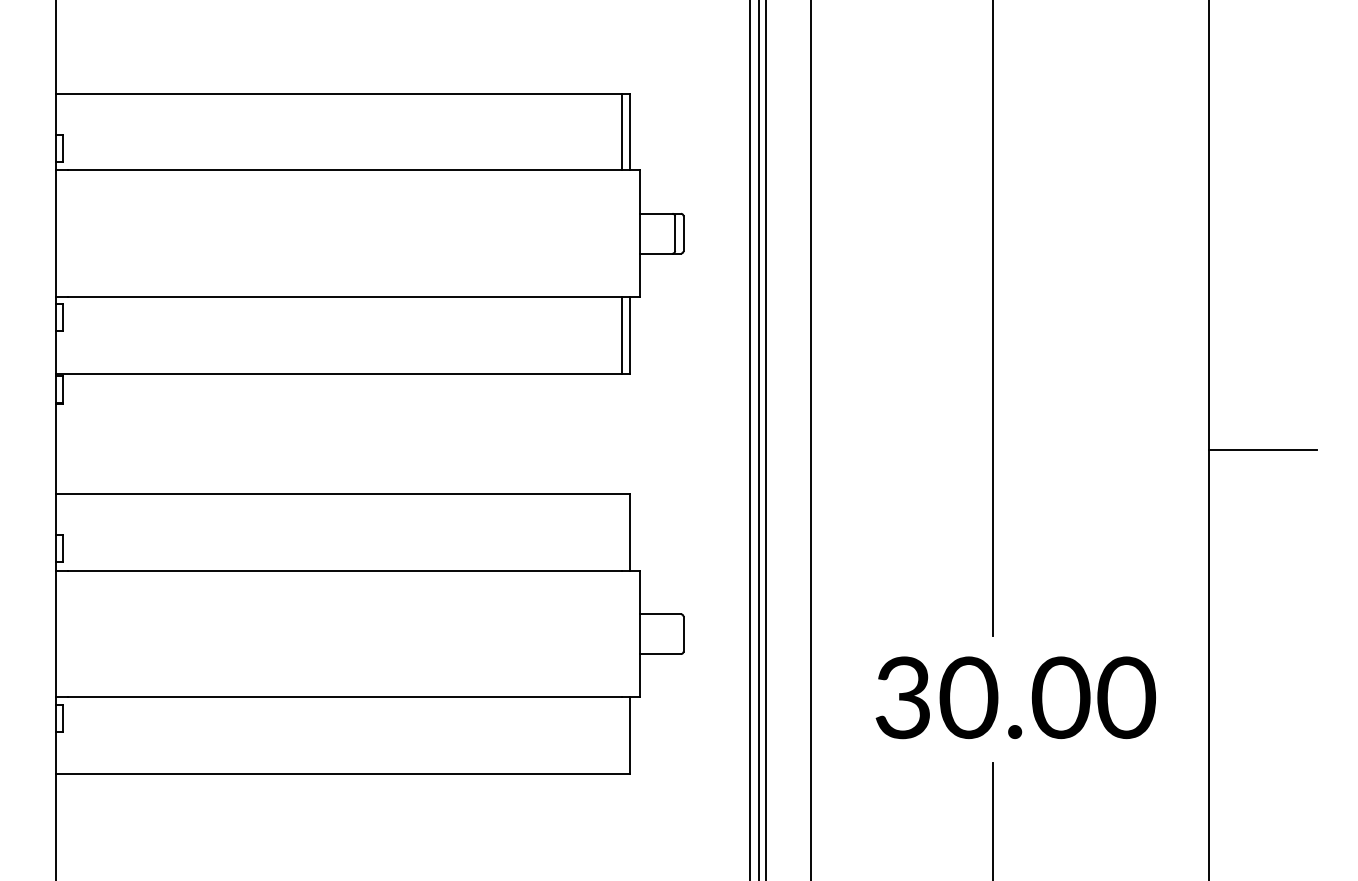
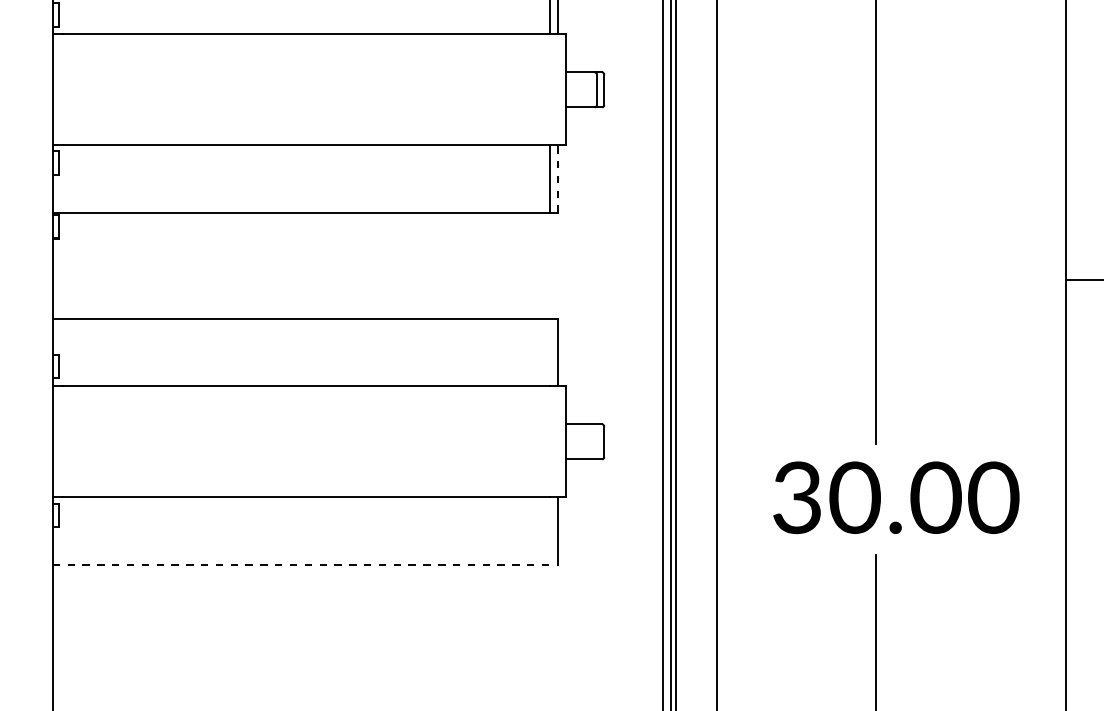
line: (630, 334) -> (557, 178), solid -> dashed
line: (343, 774) -> (305, 565), solid -> dashed

